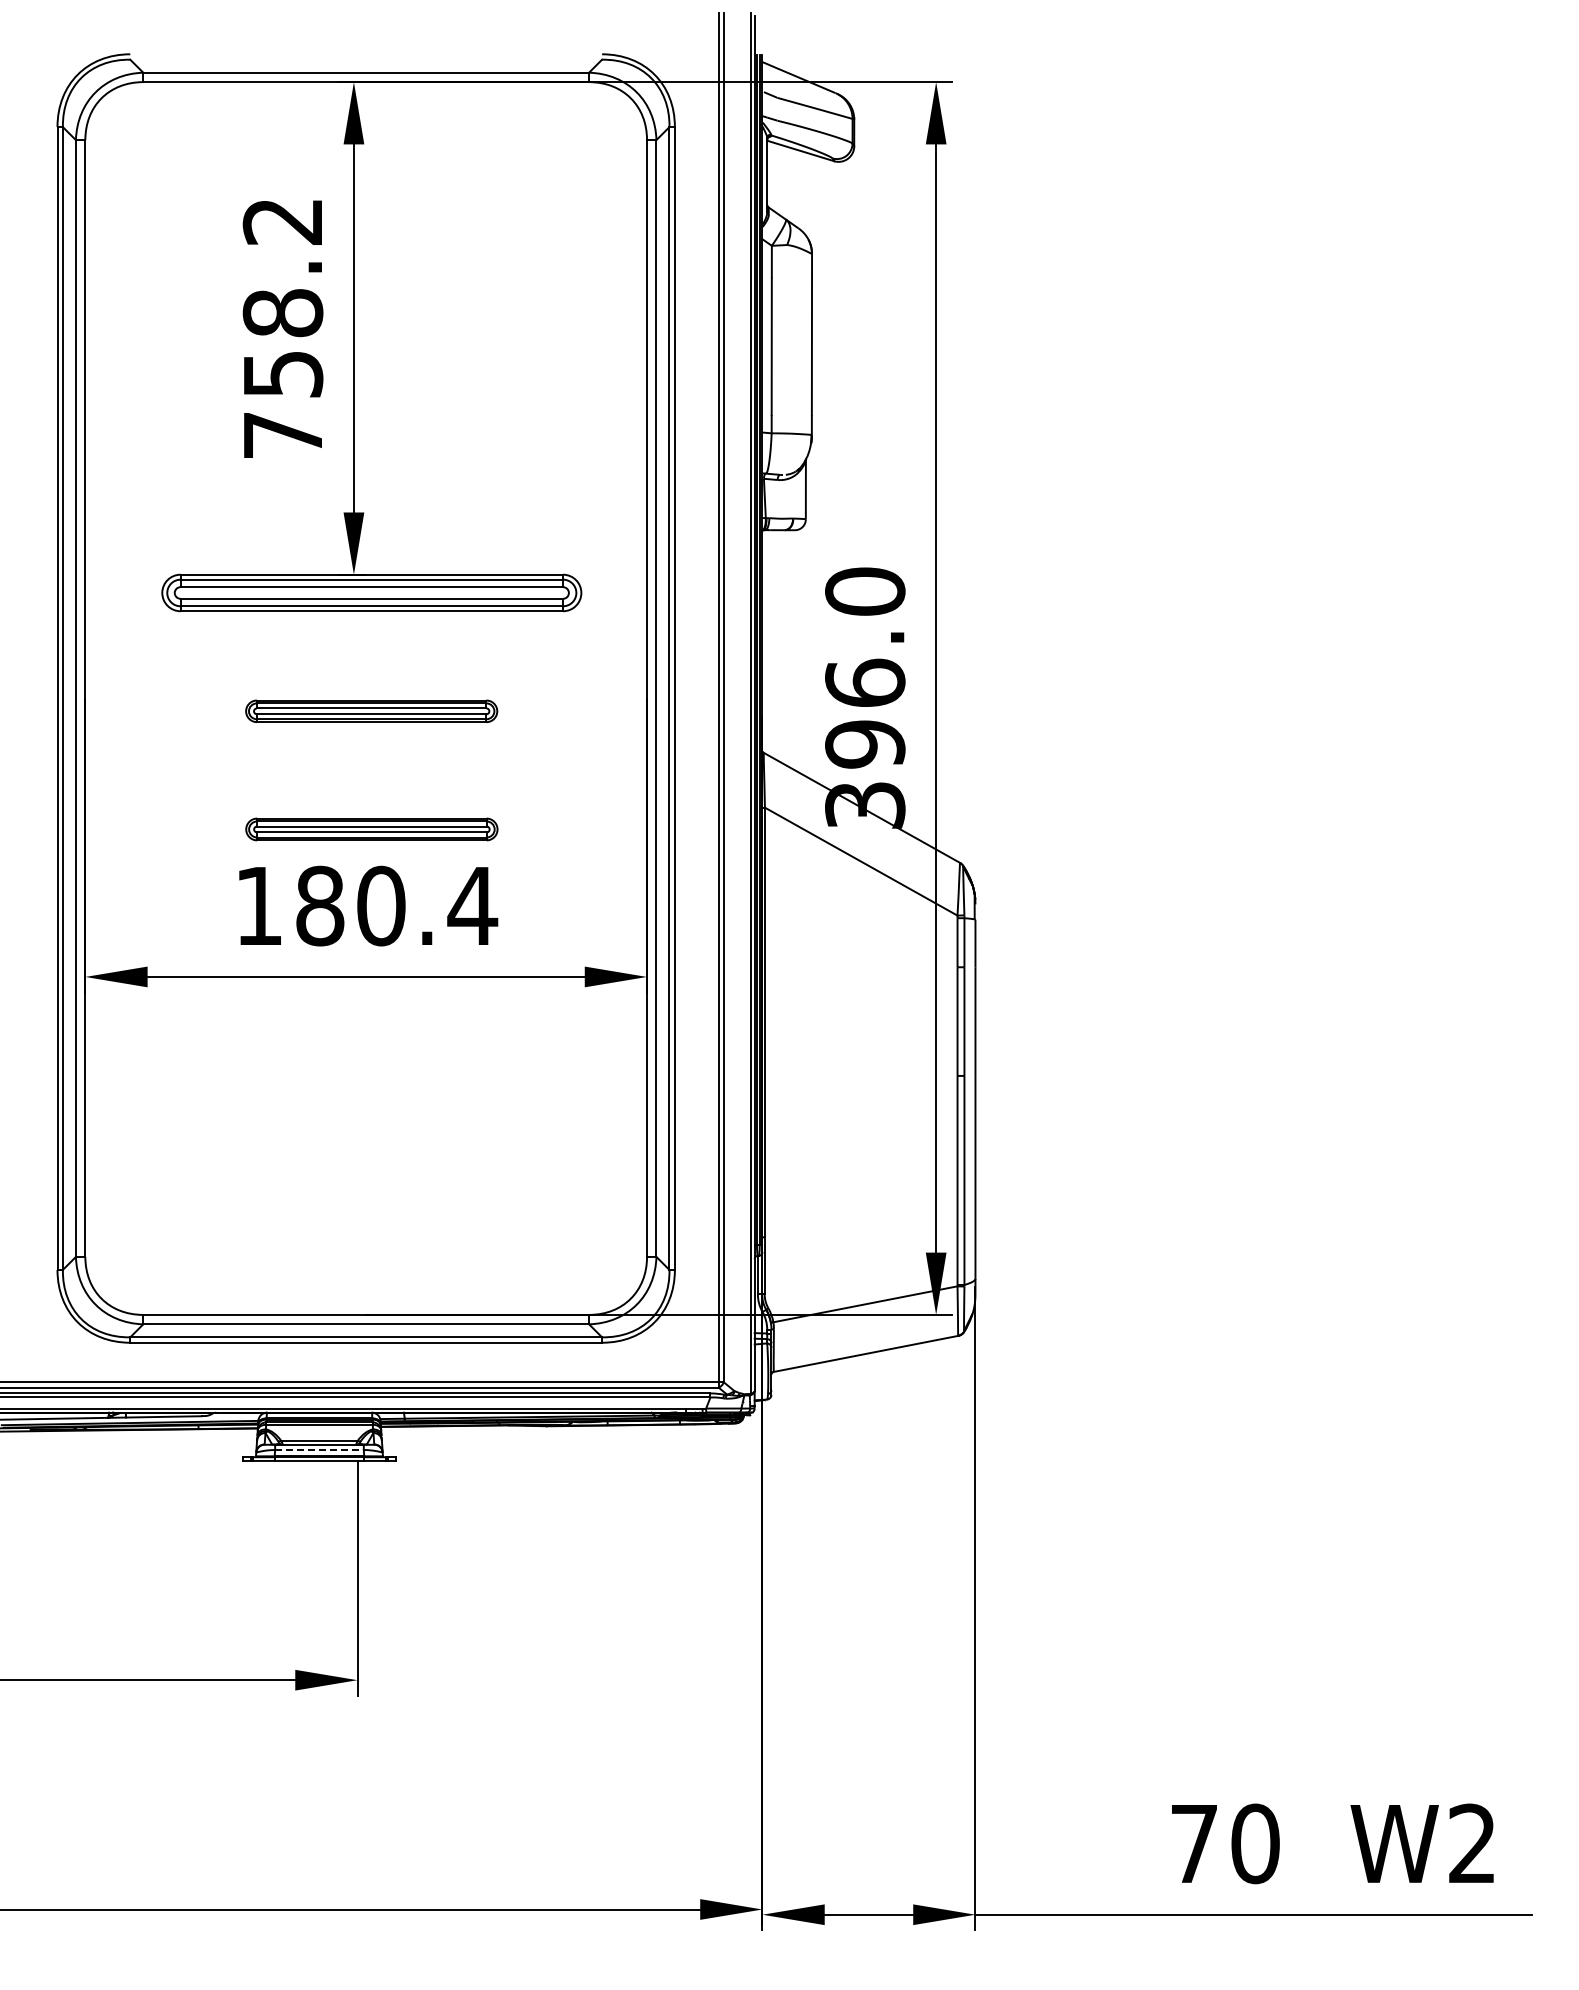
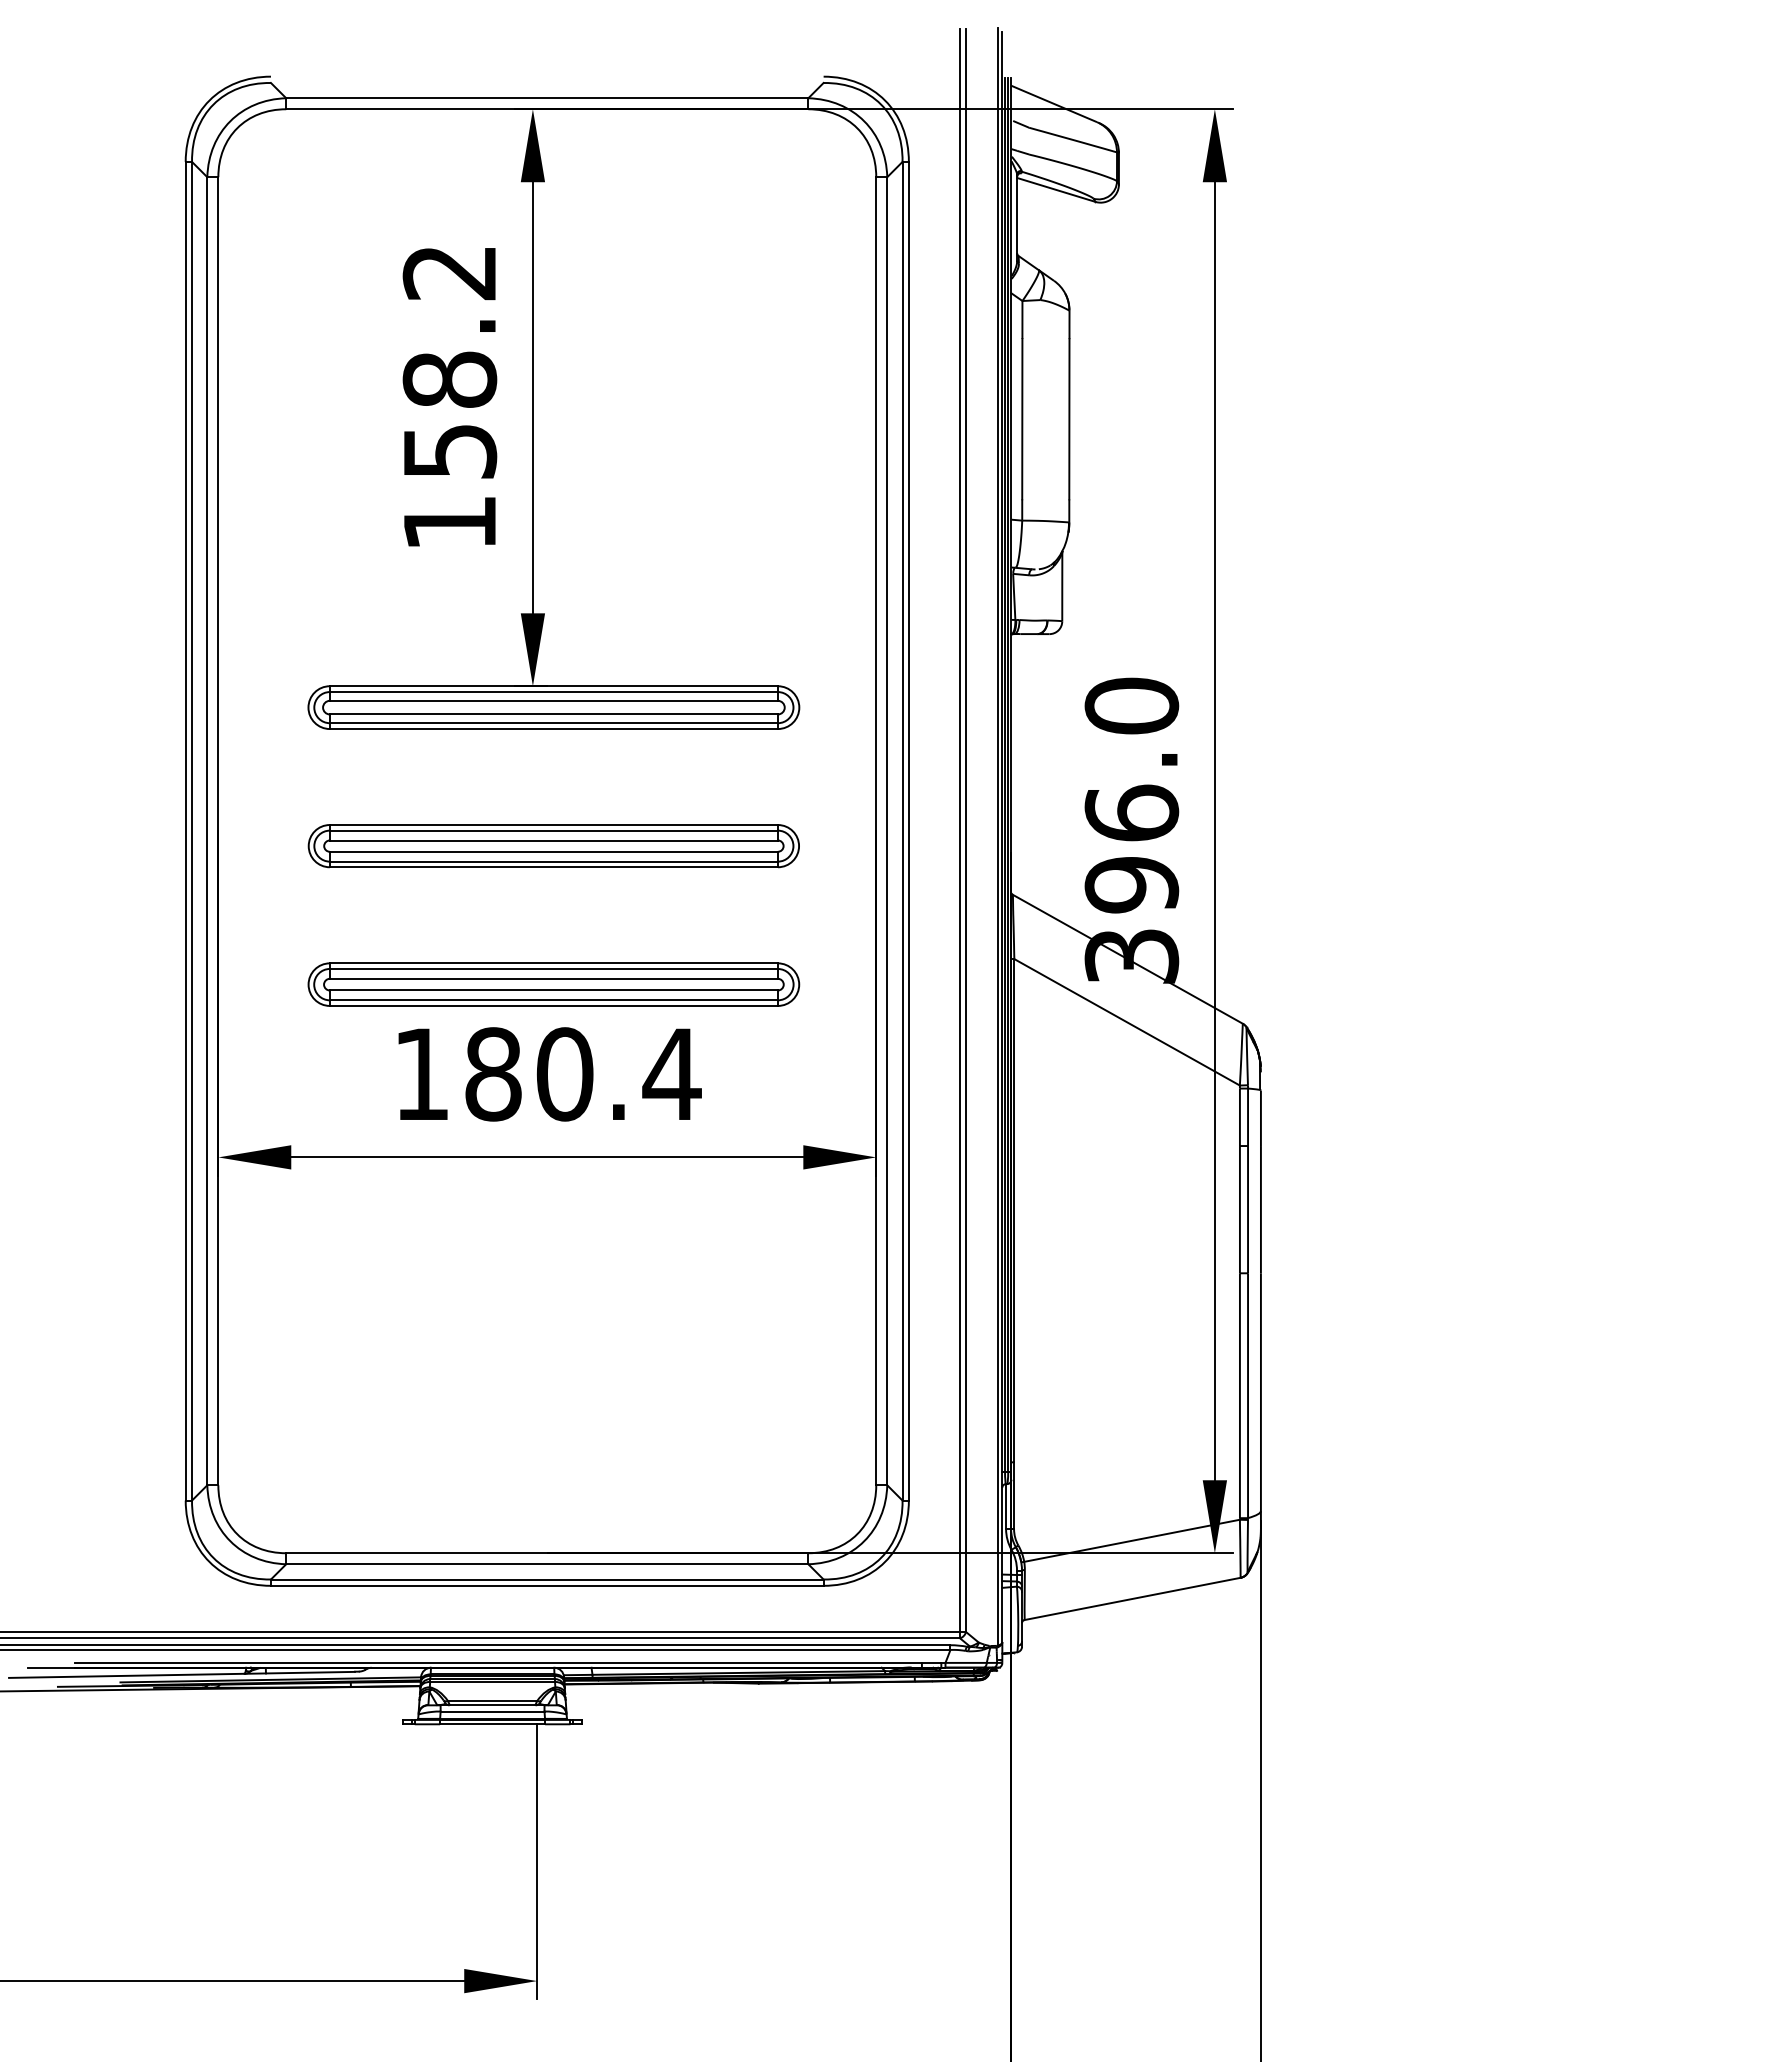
text: (282, 435) -> (449, 523), 758.2 -> 158.2
part: (371, 711) -> (553, 846), size x1.67
part: (371, 829) -> (553, 984), size x1.67
line: (319, 1450) -> (492, 1712), dashed -> solid

